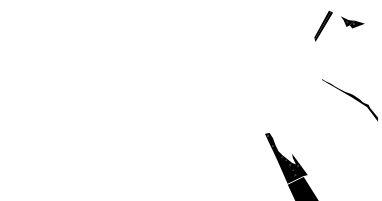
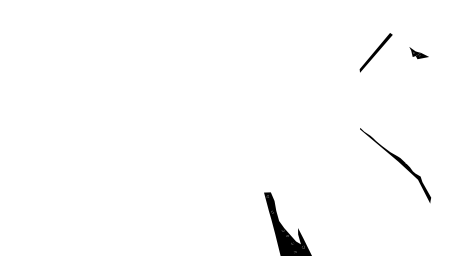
part: (352, 22) -> (418, 53), size x0.6
fill: (322, 24) -> (374, 49), removed

